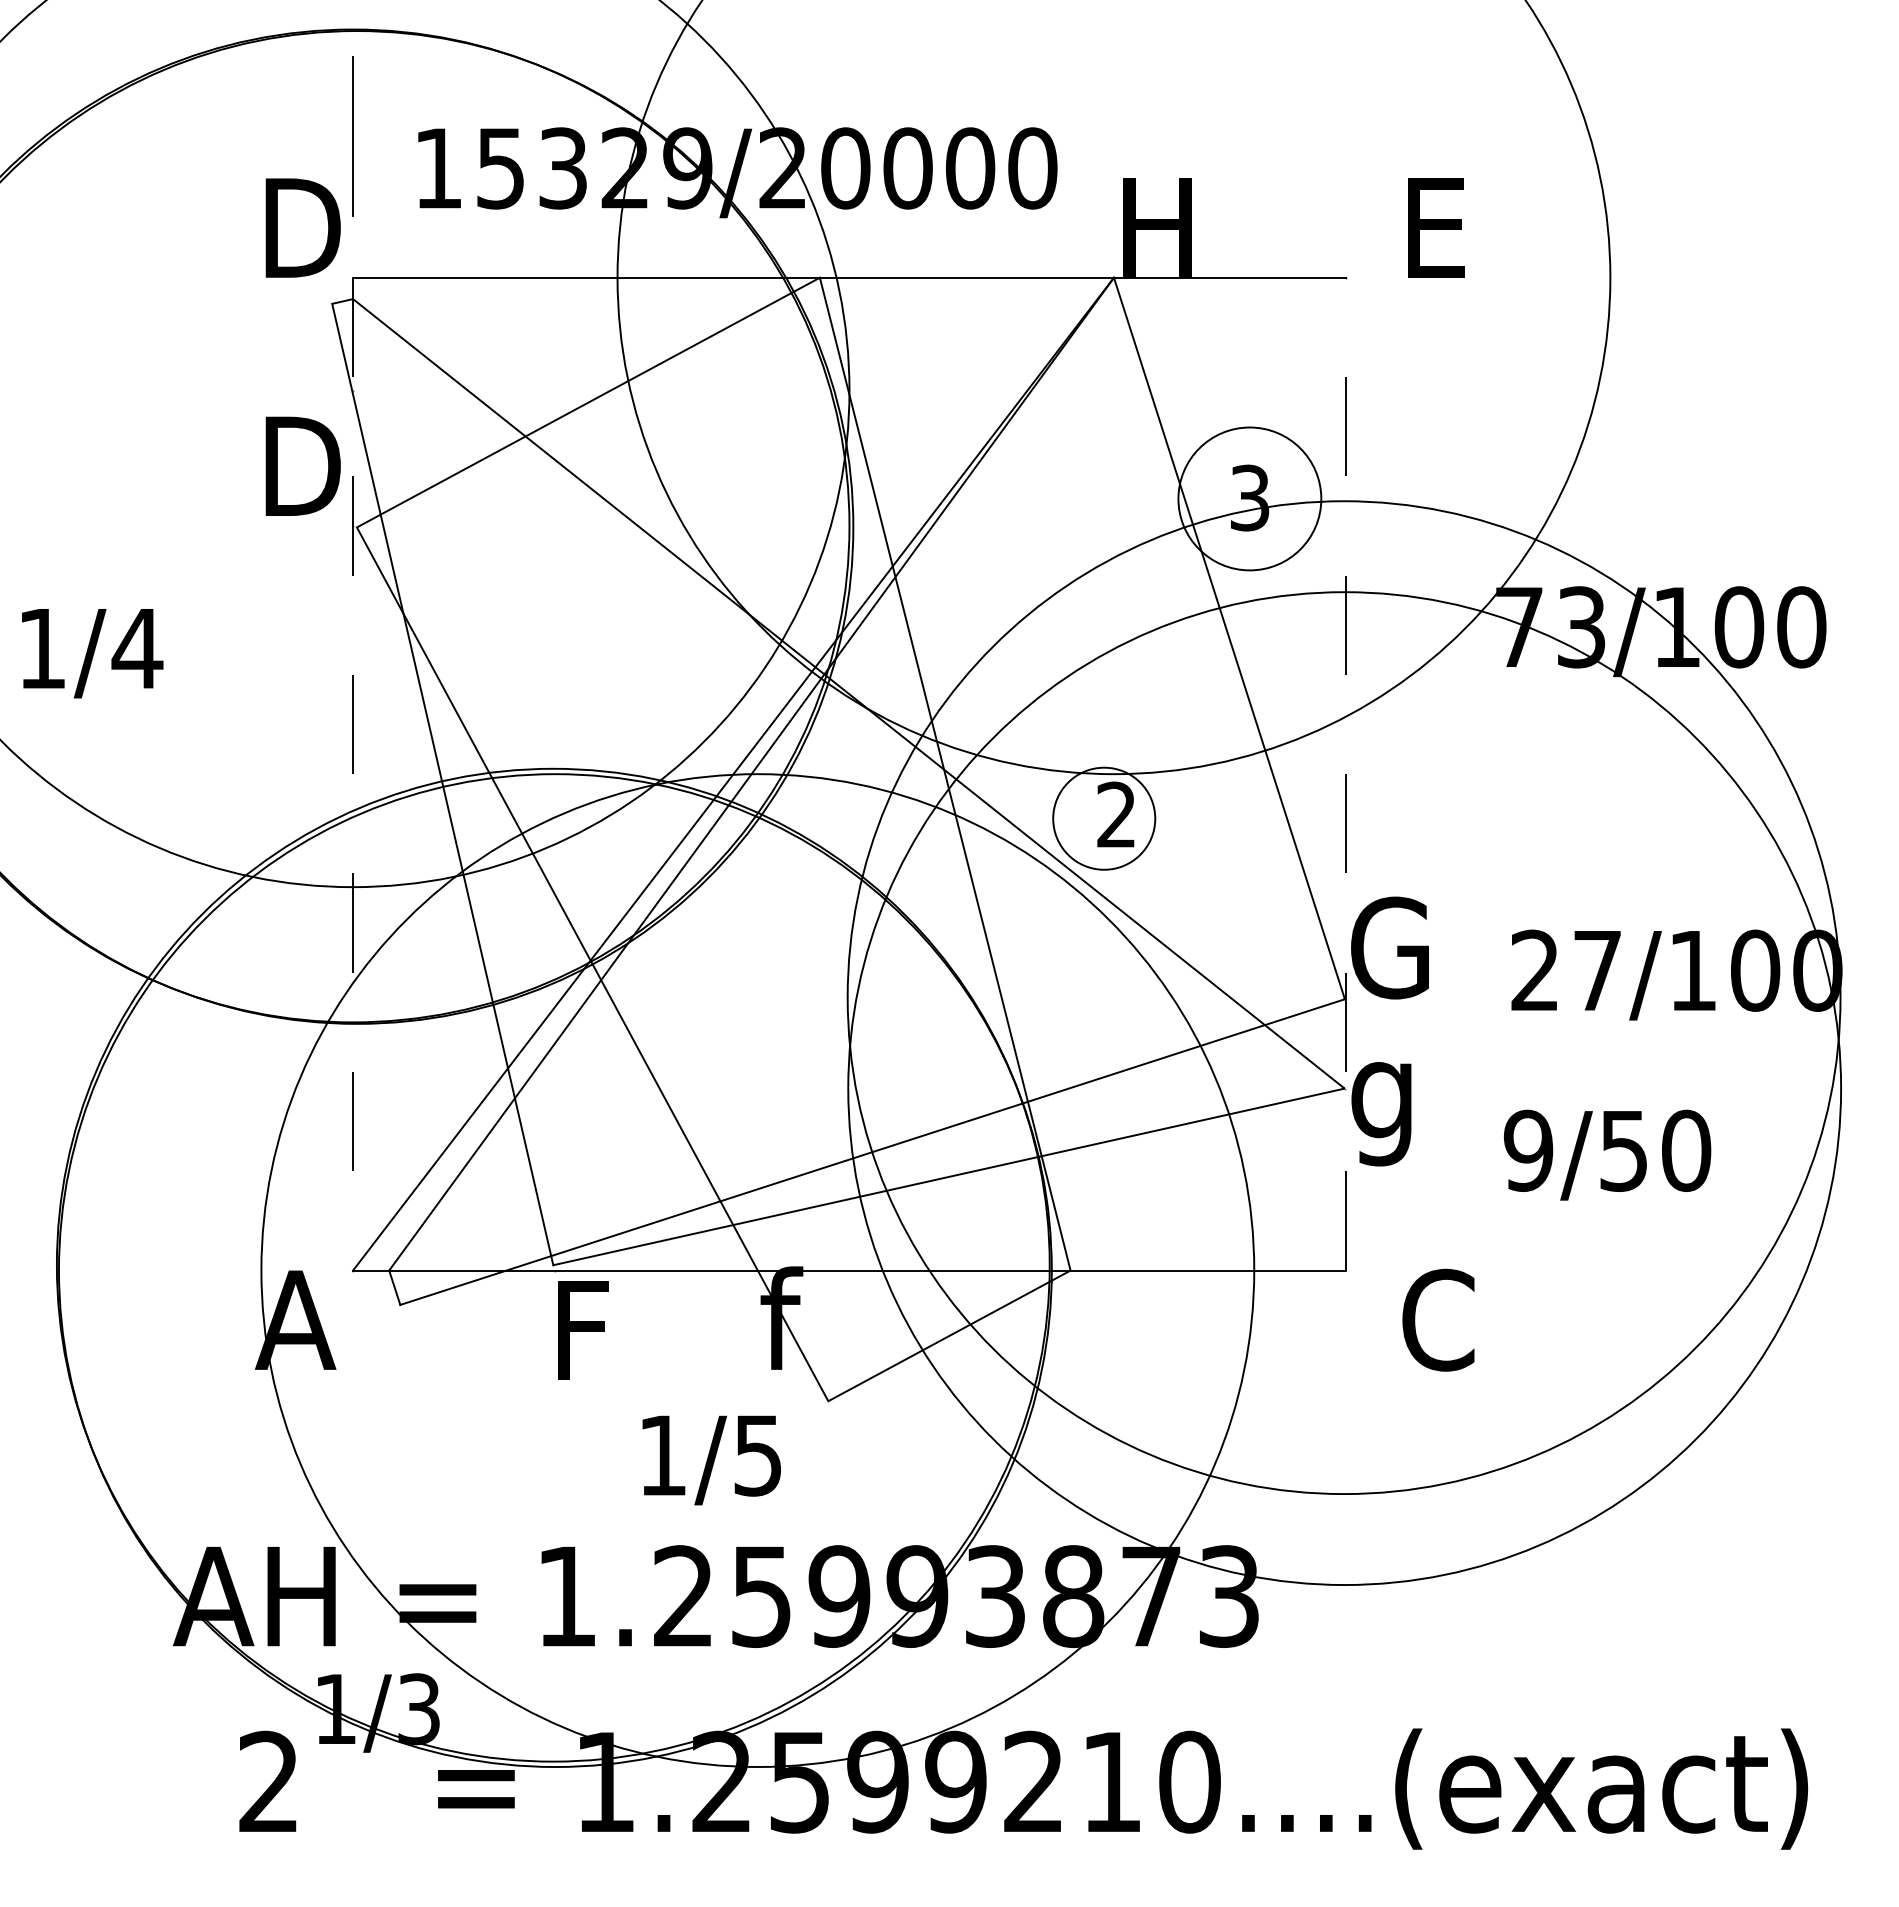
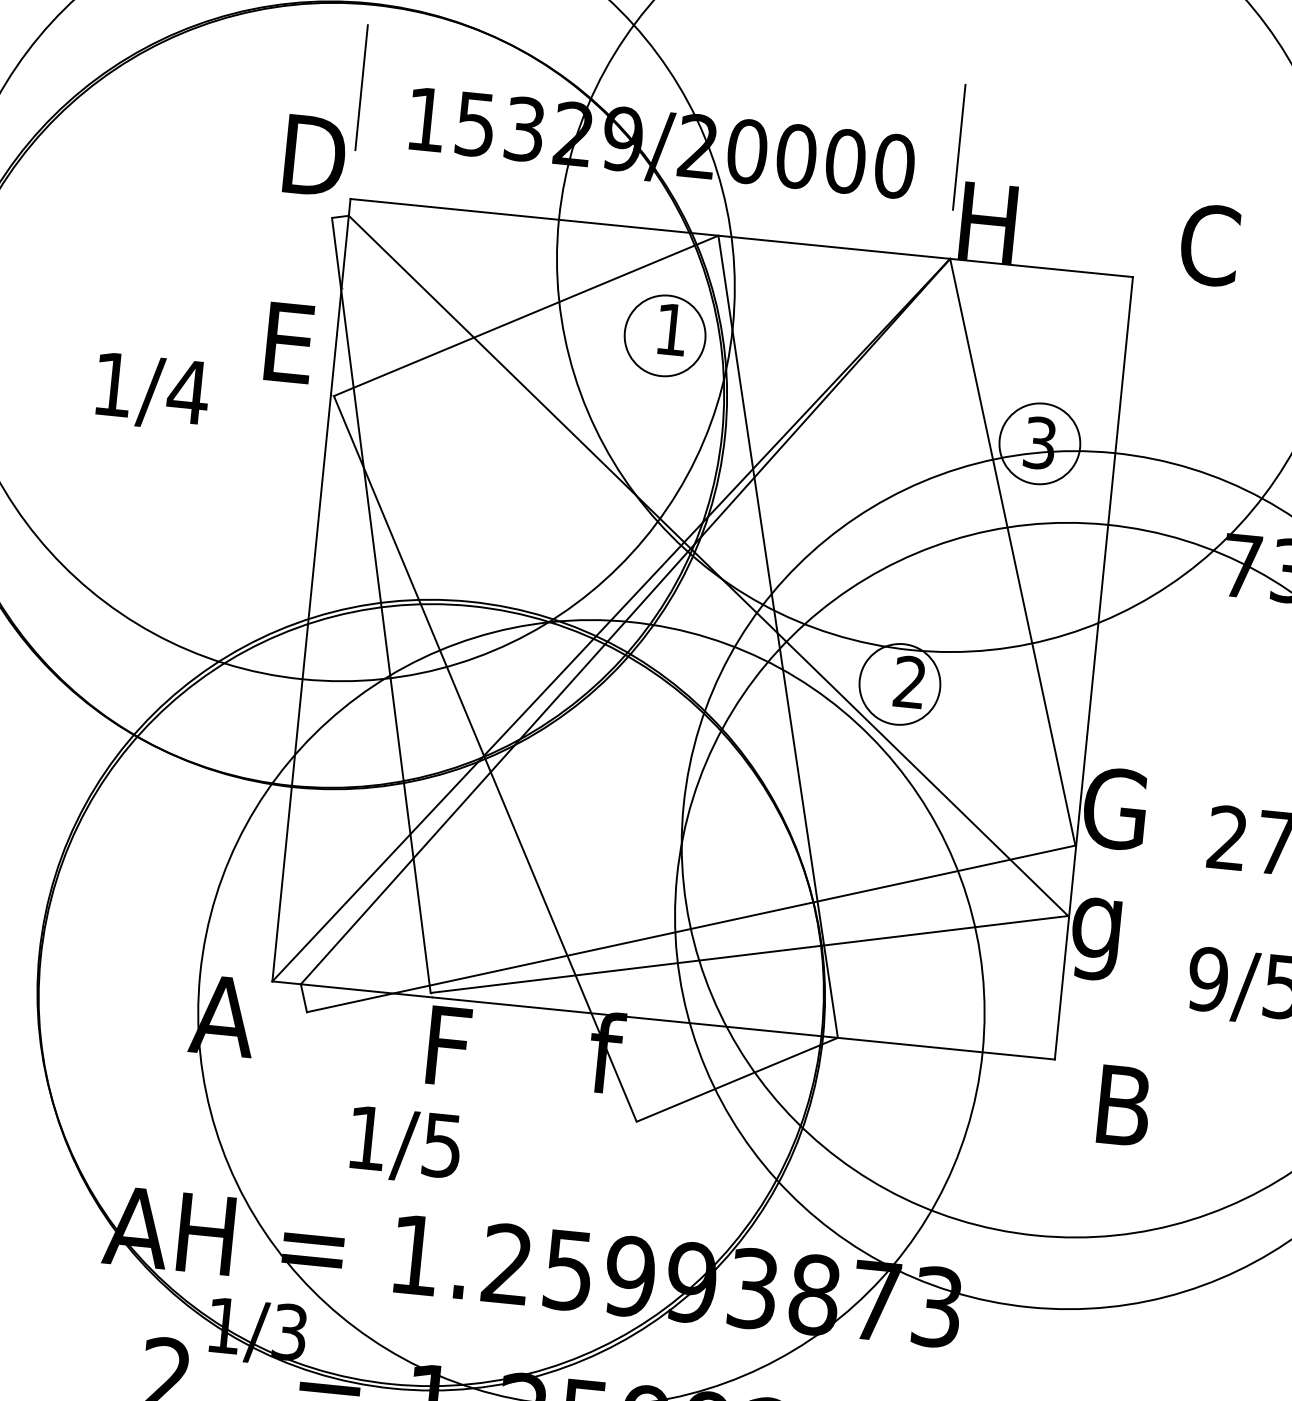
line: (1111, 136) -> (959, 147), added
text: (1438, 227) -> (1209, 244), E -> C
part: (765, 410) -> (665, 336), added
text: (302, 465) -> (295, 342), D -> E
circle: (1249, 498) -> (1039, 443), size x0.71
text: (92, 653) -> (152, 392), moved
line: (1345, 773) -> (1093, 667), dashed -> solid
line: (353, 774) -> (311, 590), dashed -> solid
text: (1438, 1319) -> (1123, 1105), C -> B
text: (711, 1460) -> (405, 1145), moved

